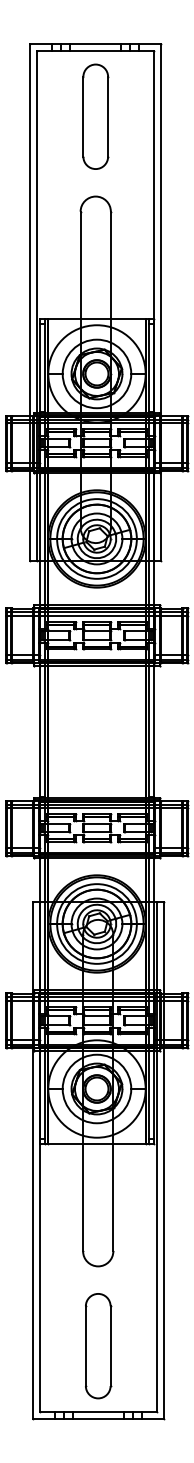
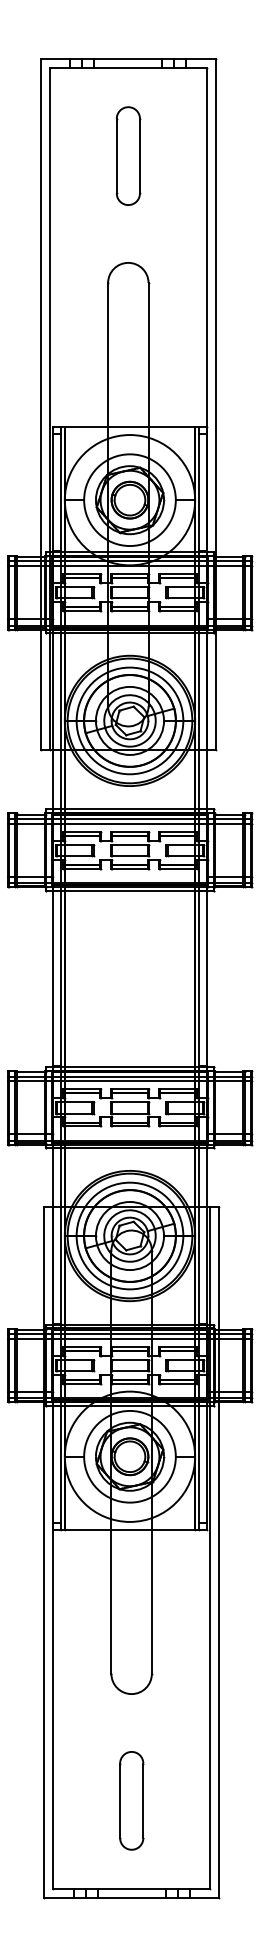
part: (95, 116) -> (128, 155), size x0.7
part: (98, 1345) -> (131, 1800), size x0.7

